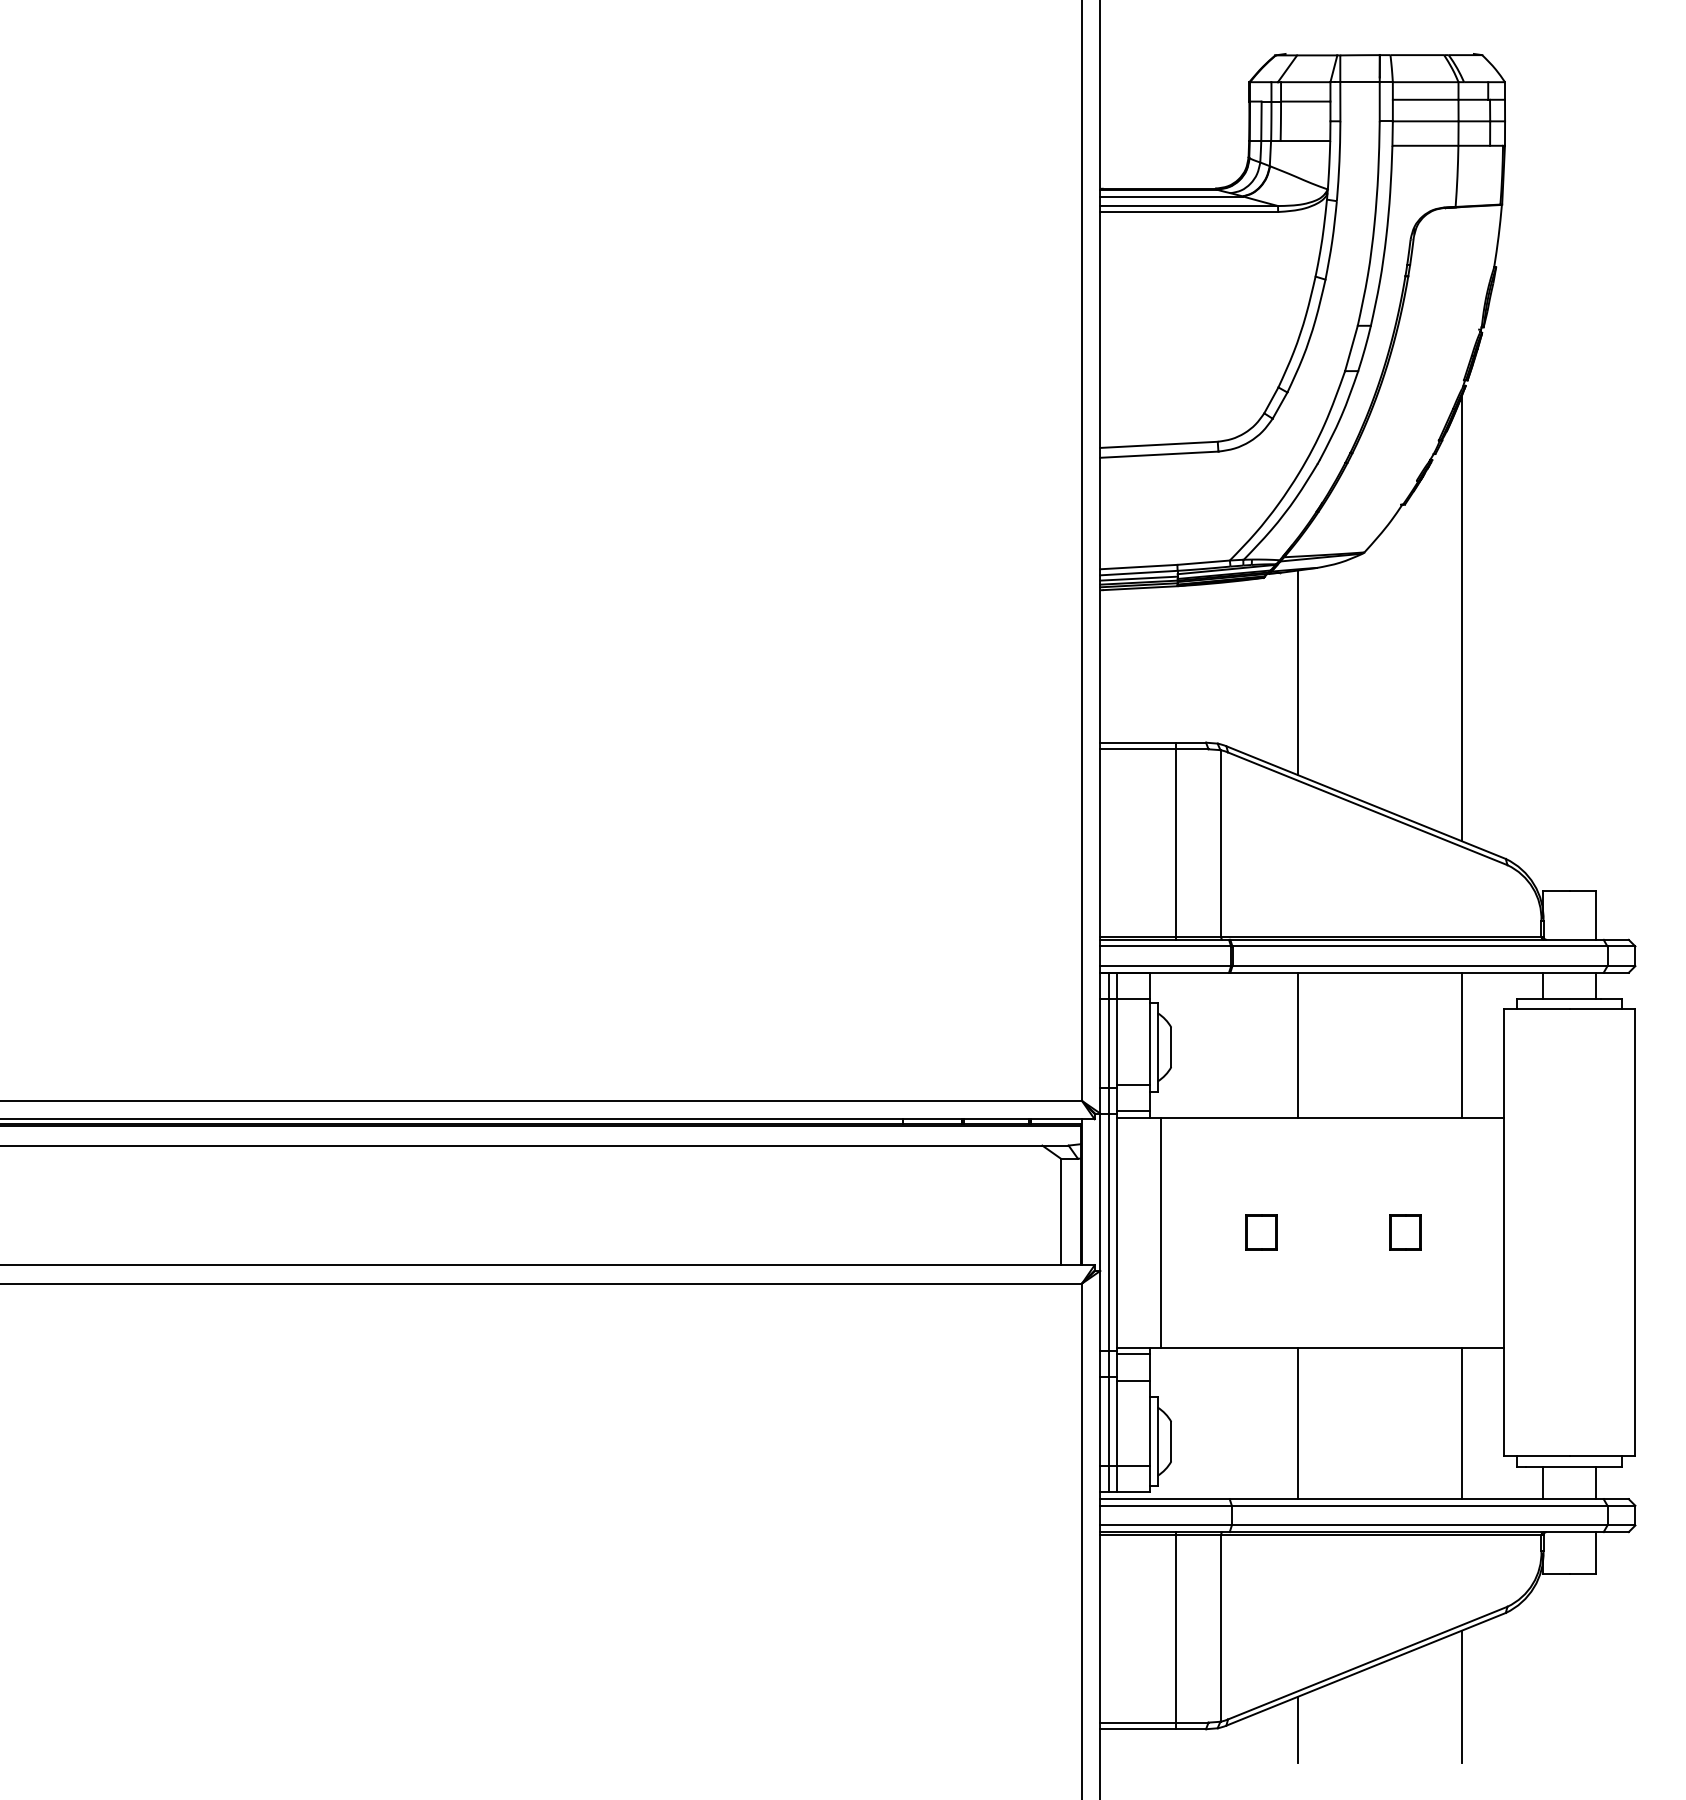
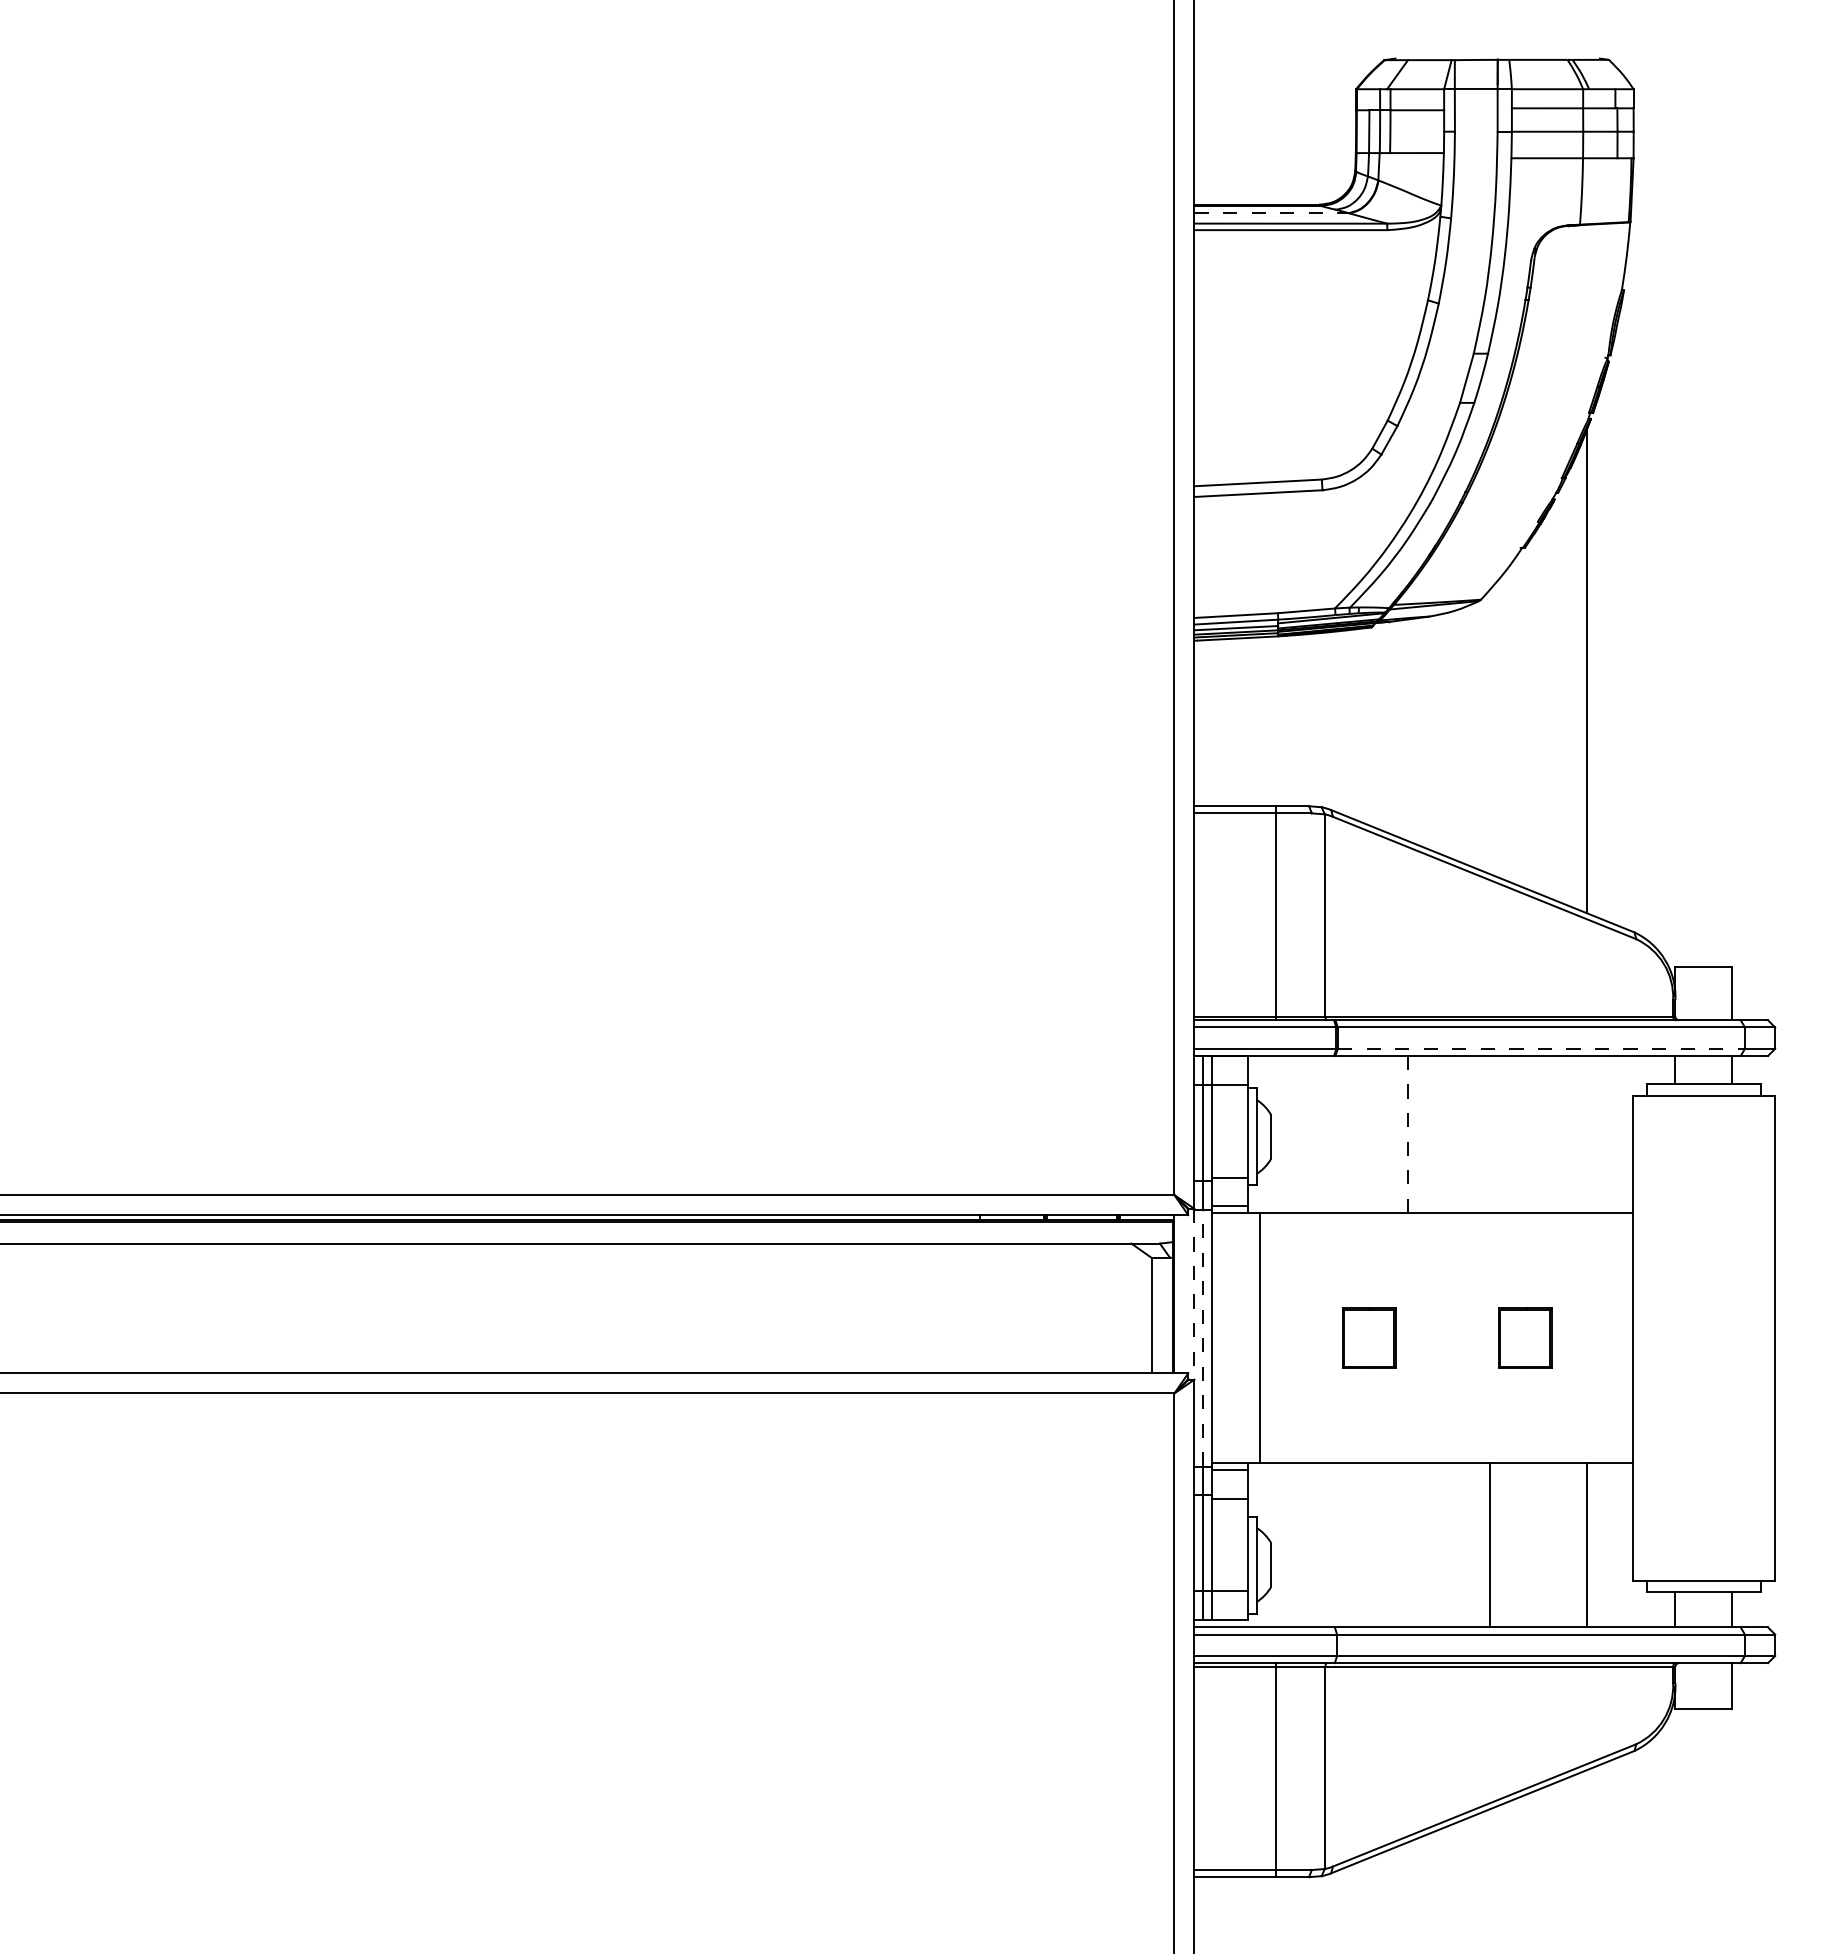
line: (1172, 196) -> (1272, 213), solid -> dashed
line: (1297, 672) -> (1408, 730), removed
line: (1420, 965) -> (1541, 1048), solid -> dashed
line: (1297, 1045) -> (1408, 1134), solid -> dashed
line: (1461, 1045) -> (1586, 1134), removed
line: (1100, 1192) -> (1194, 1294), solid -> dashed
line: (1108, 1232) -> (1203, 1337), solid -> dashed
part: (1261, 1232) -> (1369, 1337), size x1.6
part: (1405, 1232) -> (1525, 1337), size x1.6
line: (1297, 1422) -> (1490, 1544), moved
line: (1461, 1696) -> (1586, 1841), removed
line: (1297, 1729) -> (1408, 1877), removed

